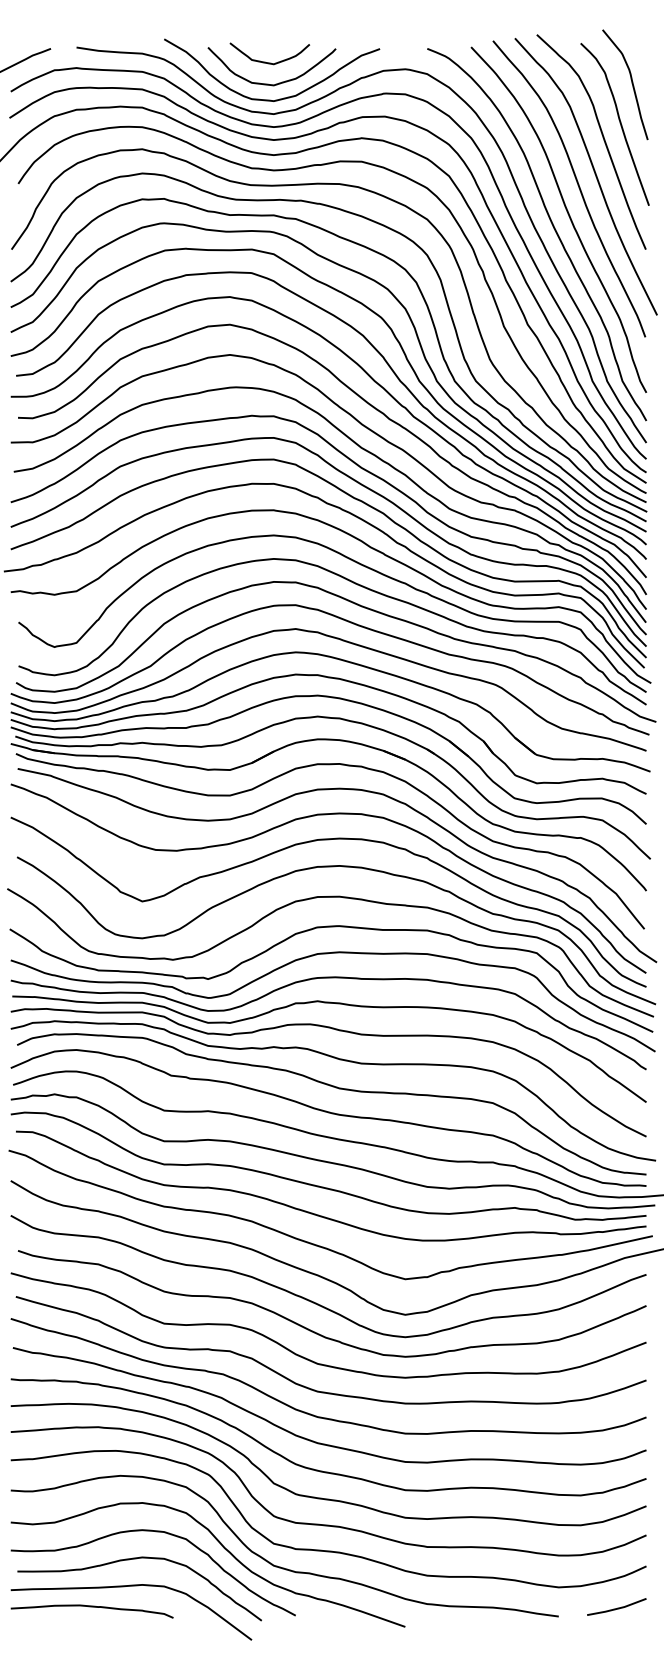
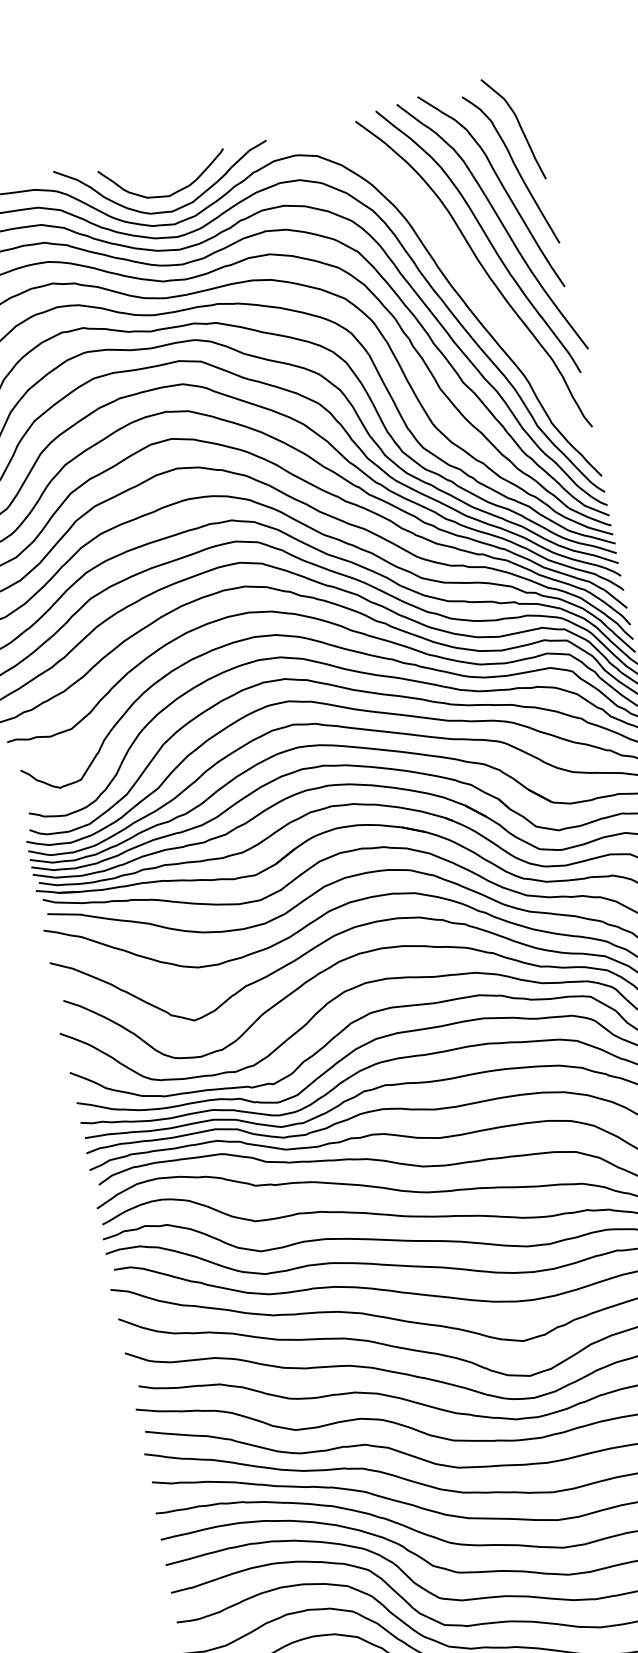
curve: (265, 61) -> (156, 174), removed
curve: (552, 226) -> (468, 281), removed

